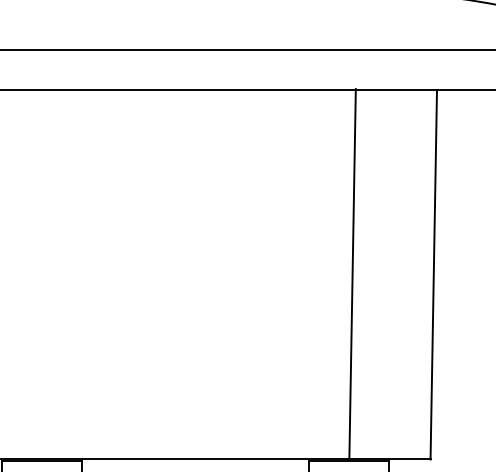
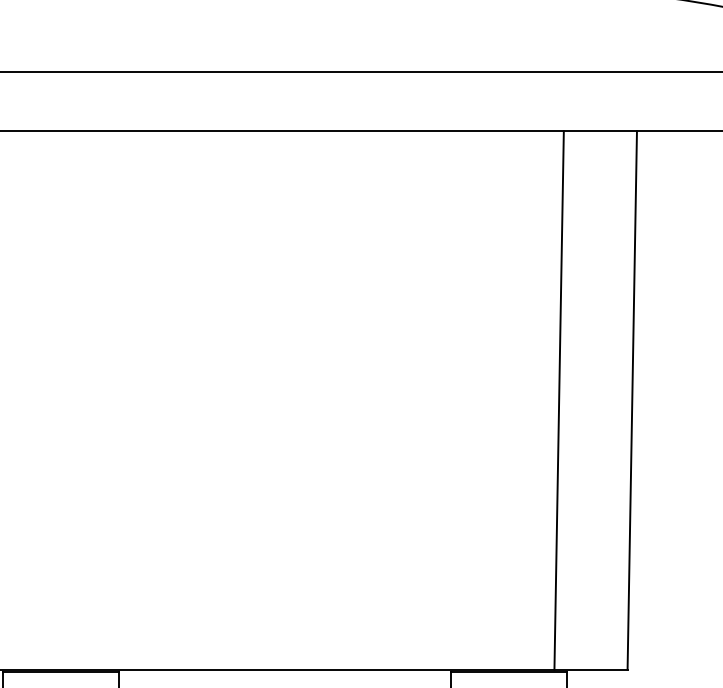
line: (352, 273) -> (558, 400), moved

